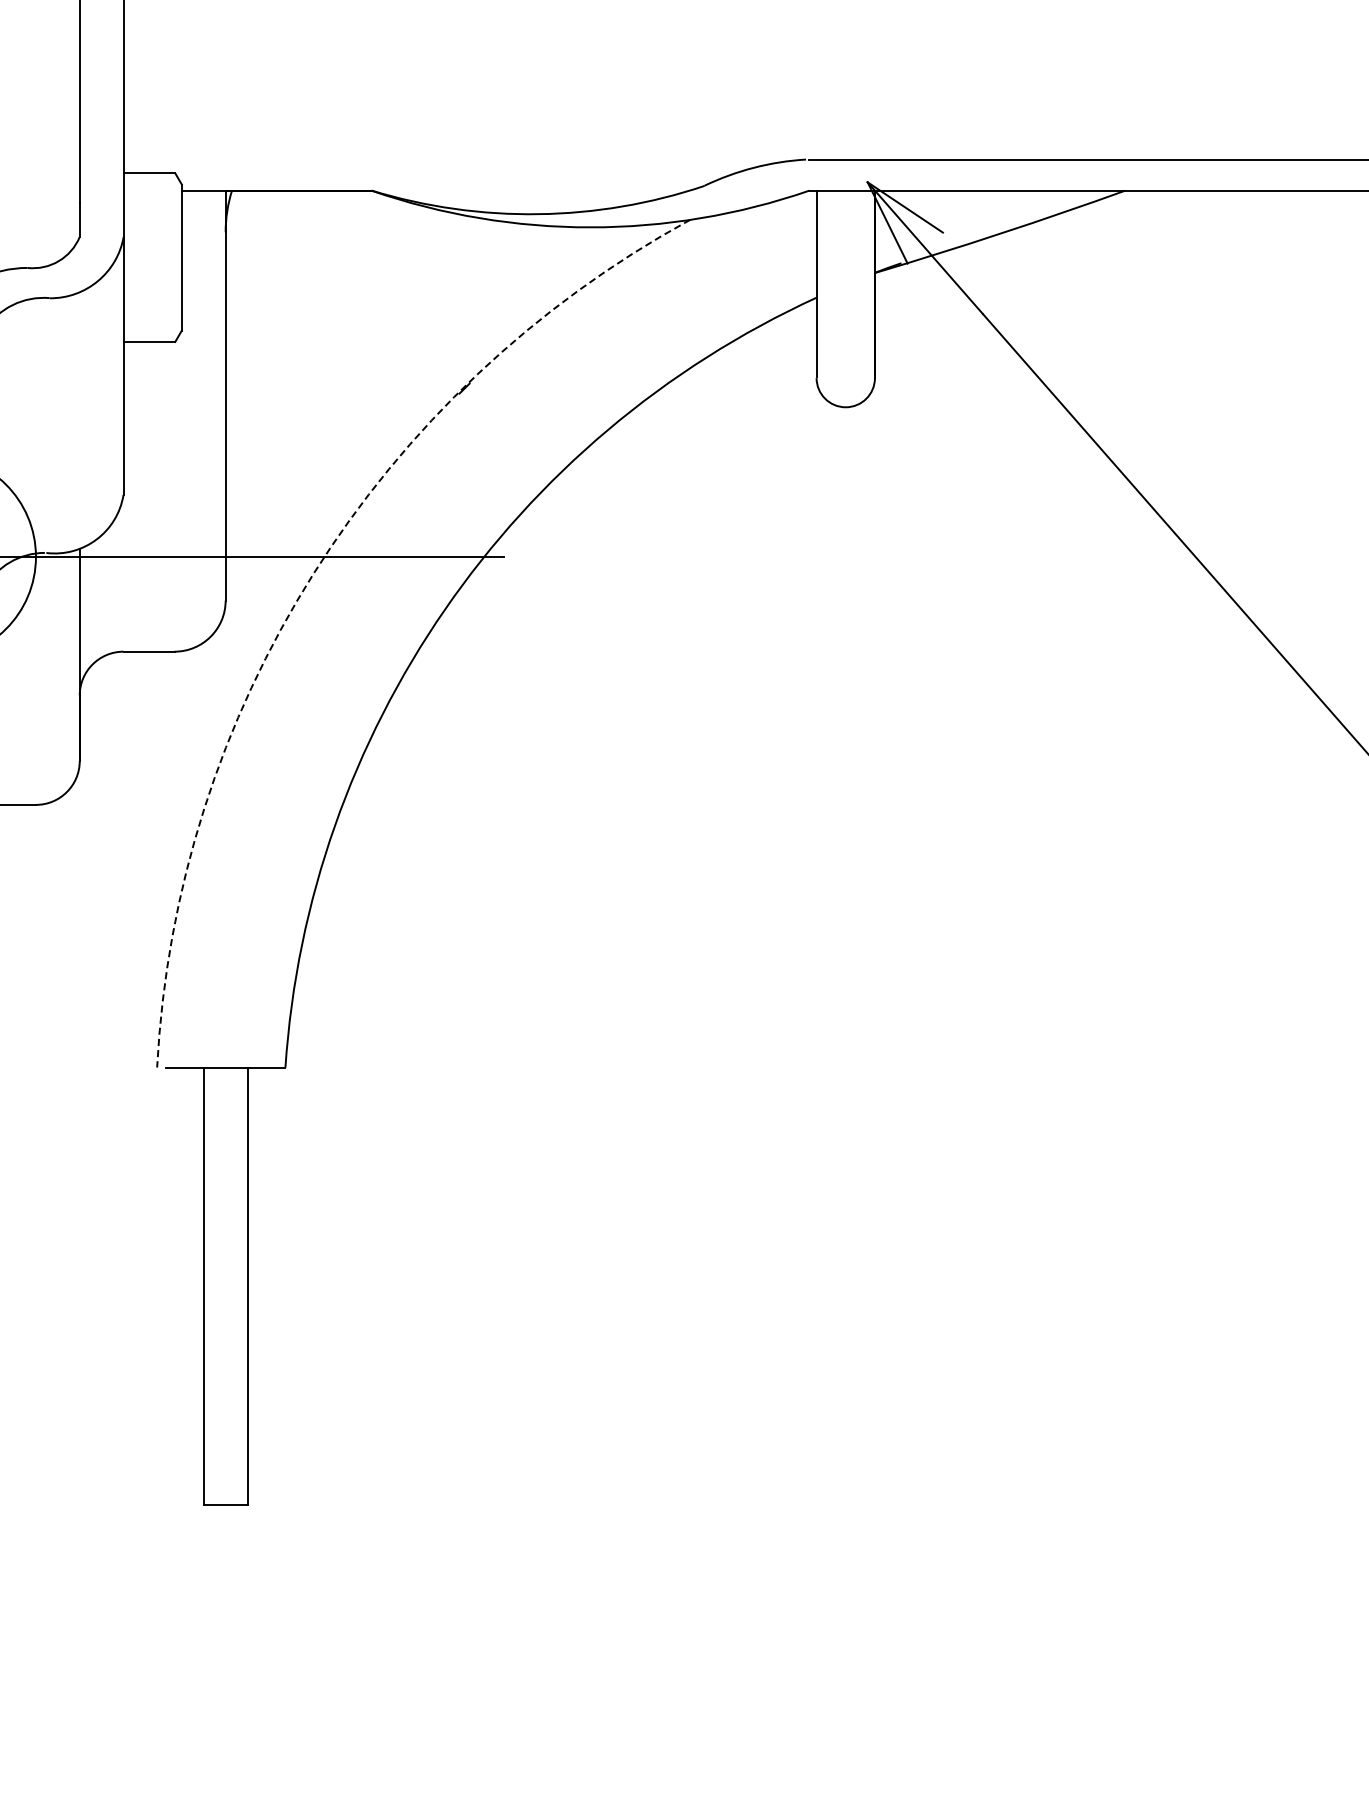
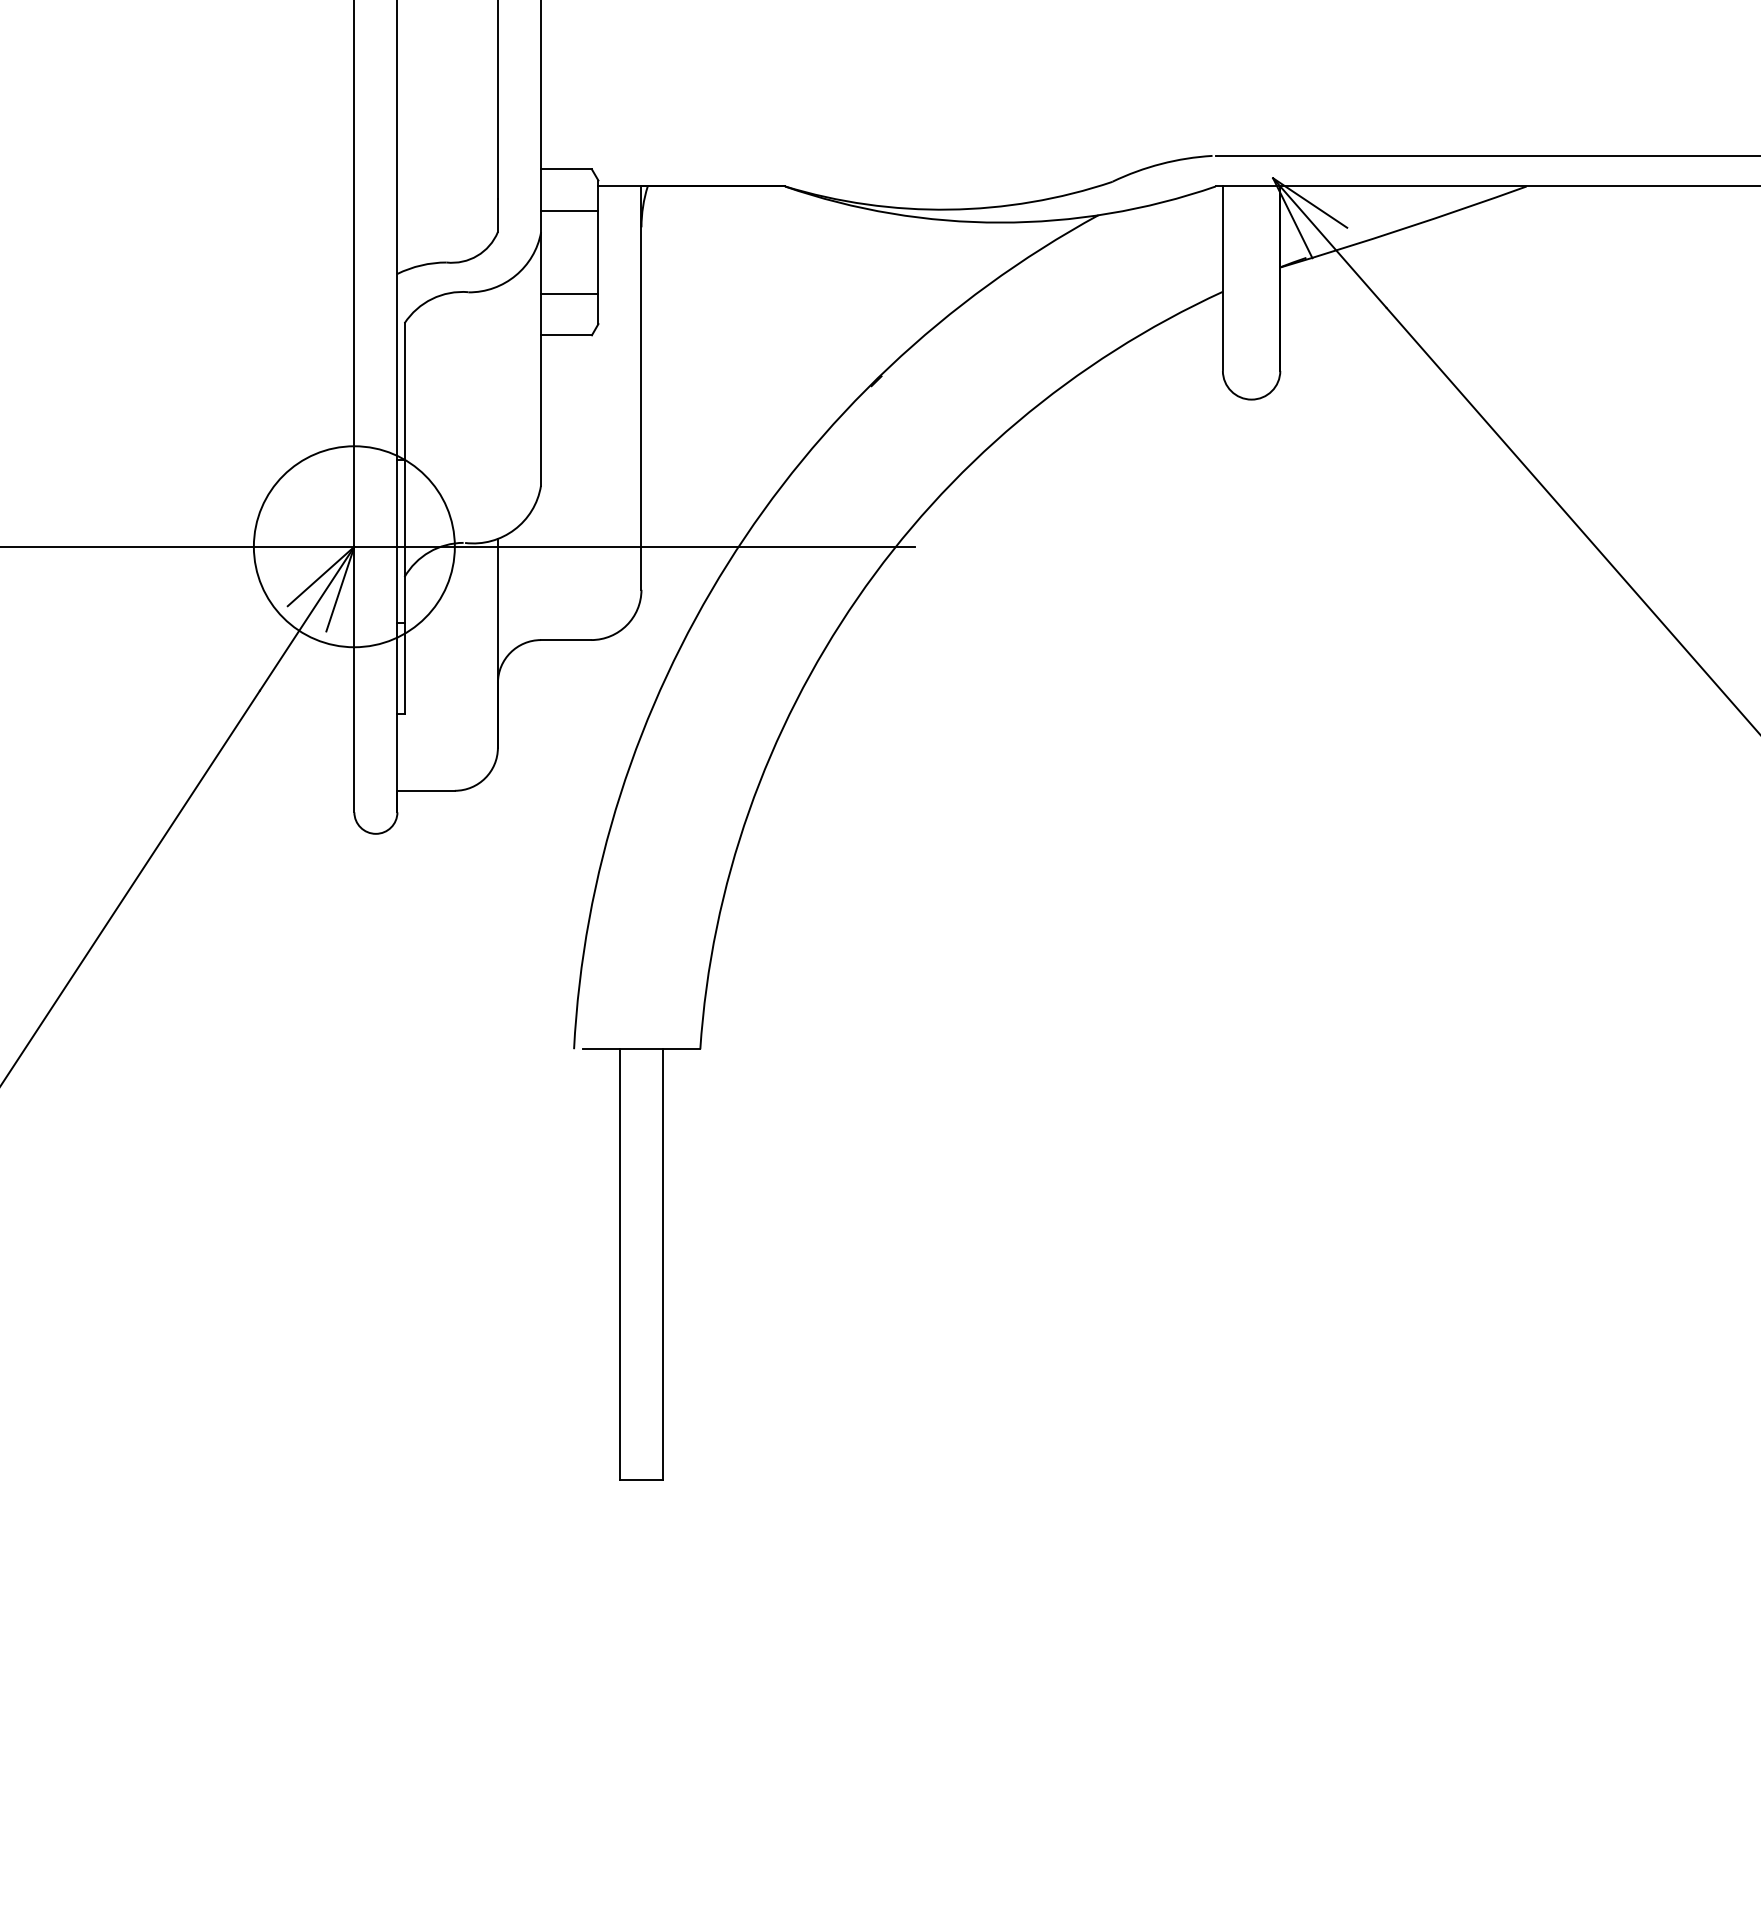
line: (152, 215) -> (569, 210), added
line: (152, 299) -> (569, 293), added
arc: (313, 573) -> (727, 563), dashed -> solid

